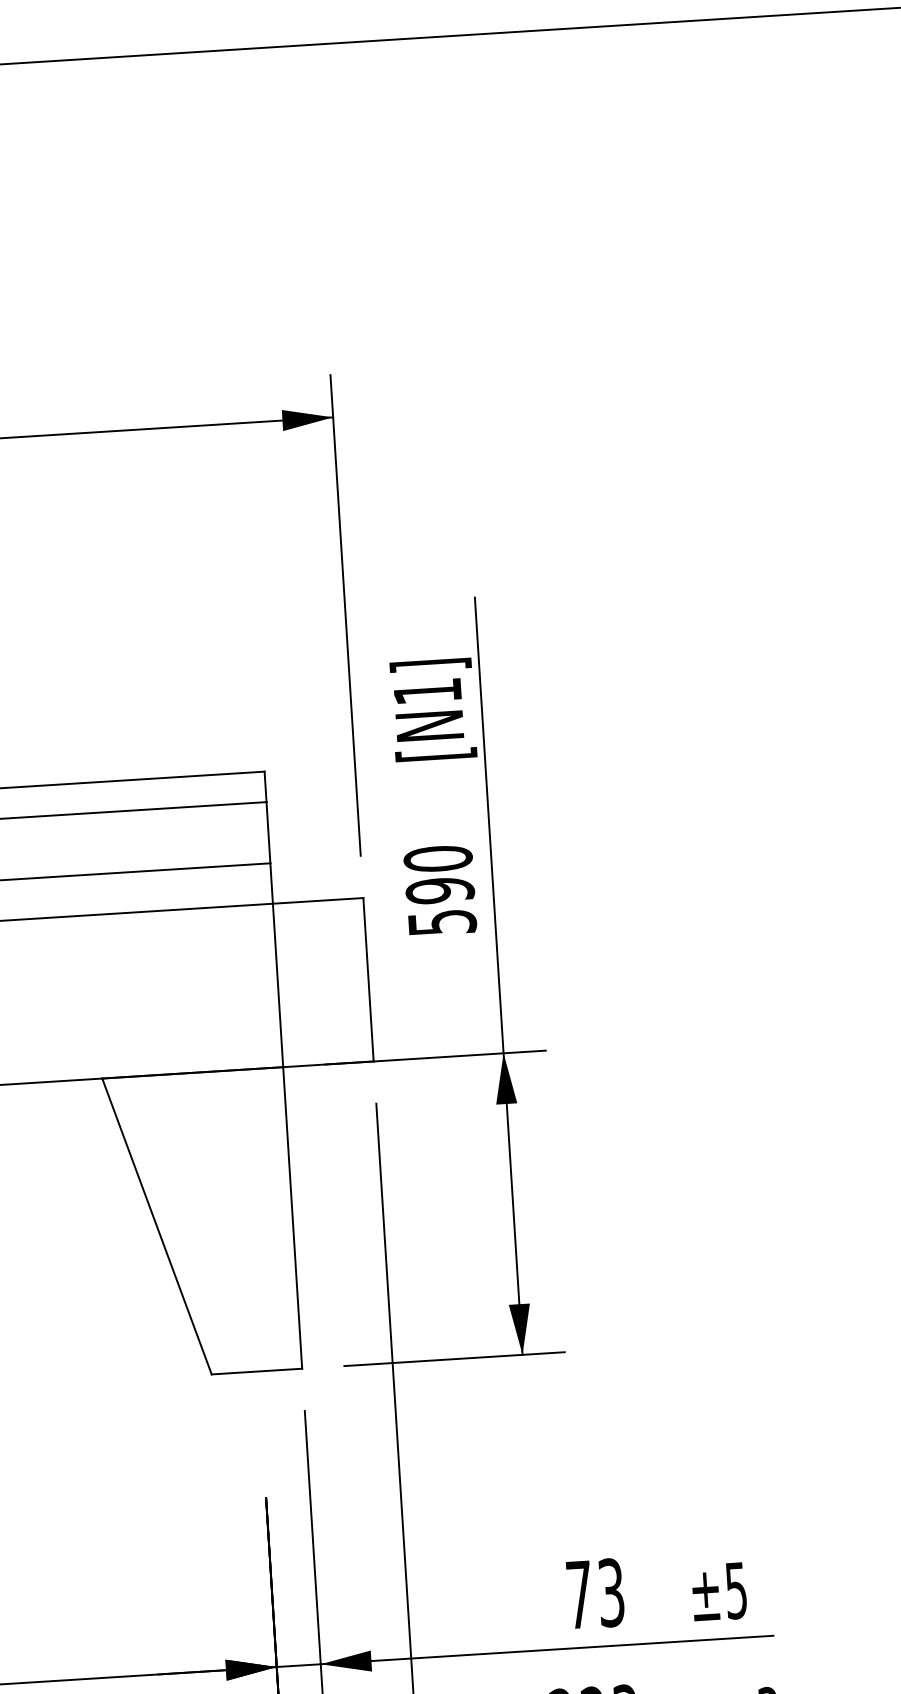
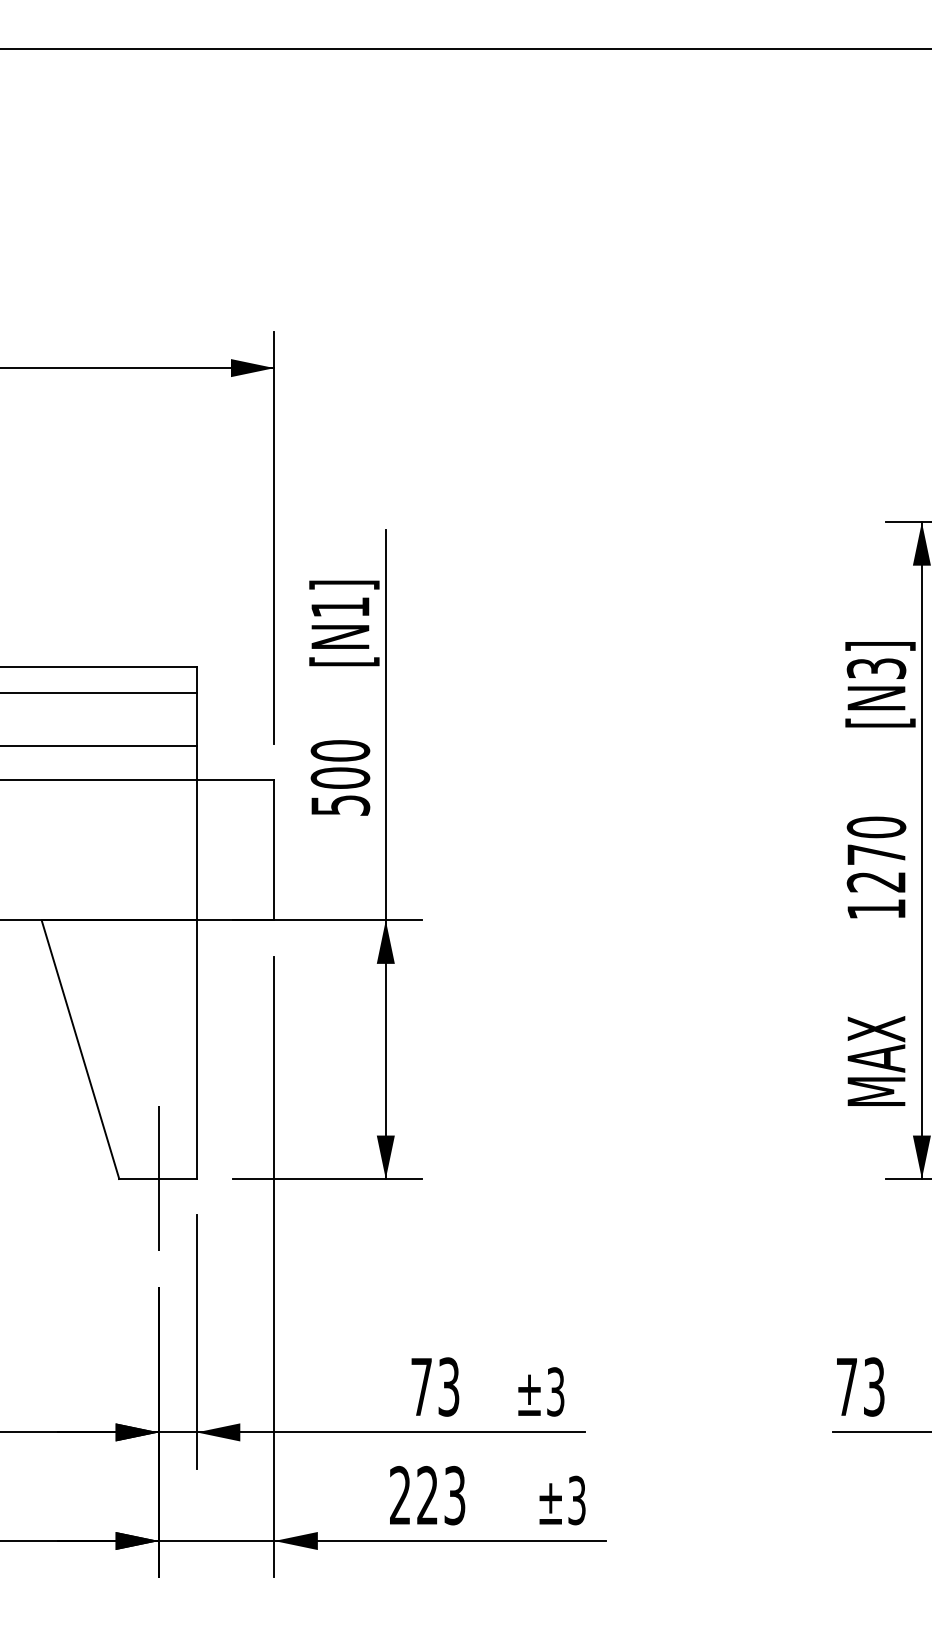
text: (440, 891) -> (340, 778), 590 -> 500
line: (258, 1370) -> (159, 1178), added
text: (736, 1590) -> (555, 1391), ±5 -> ±3

